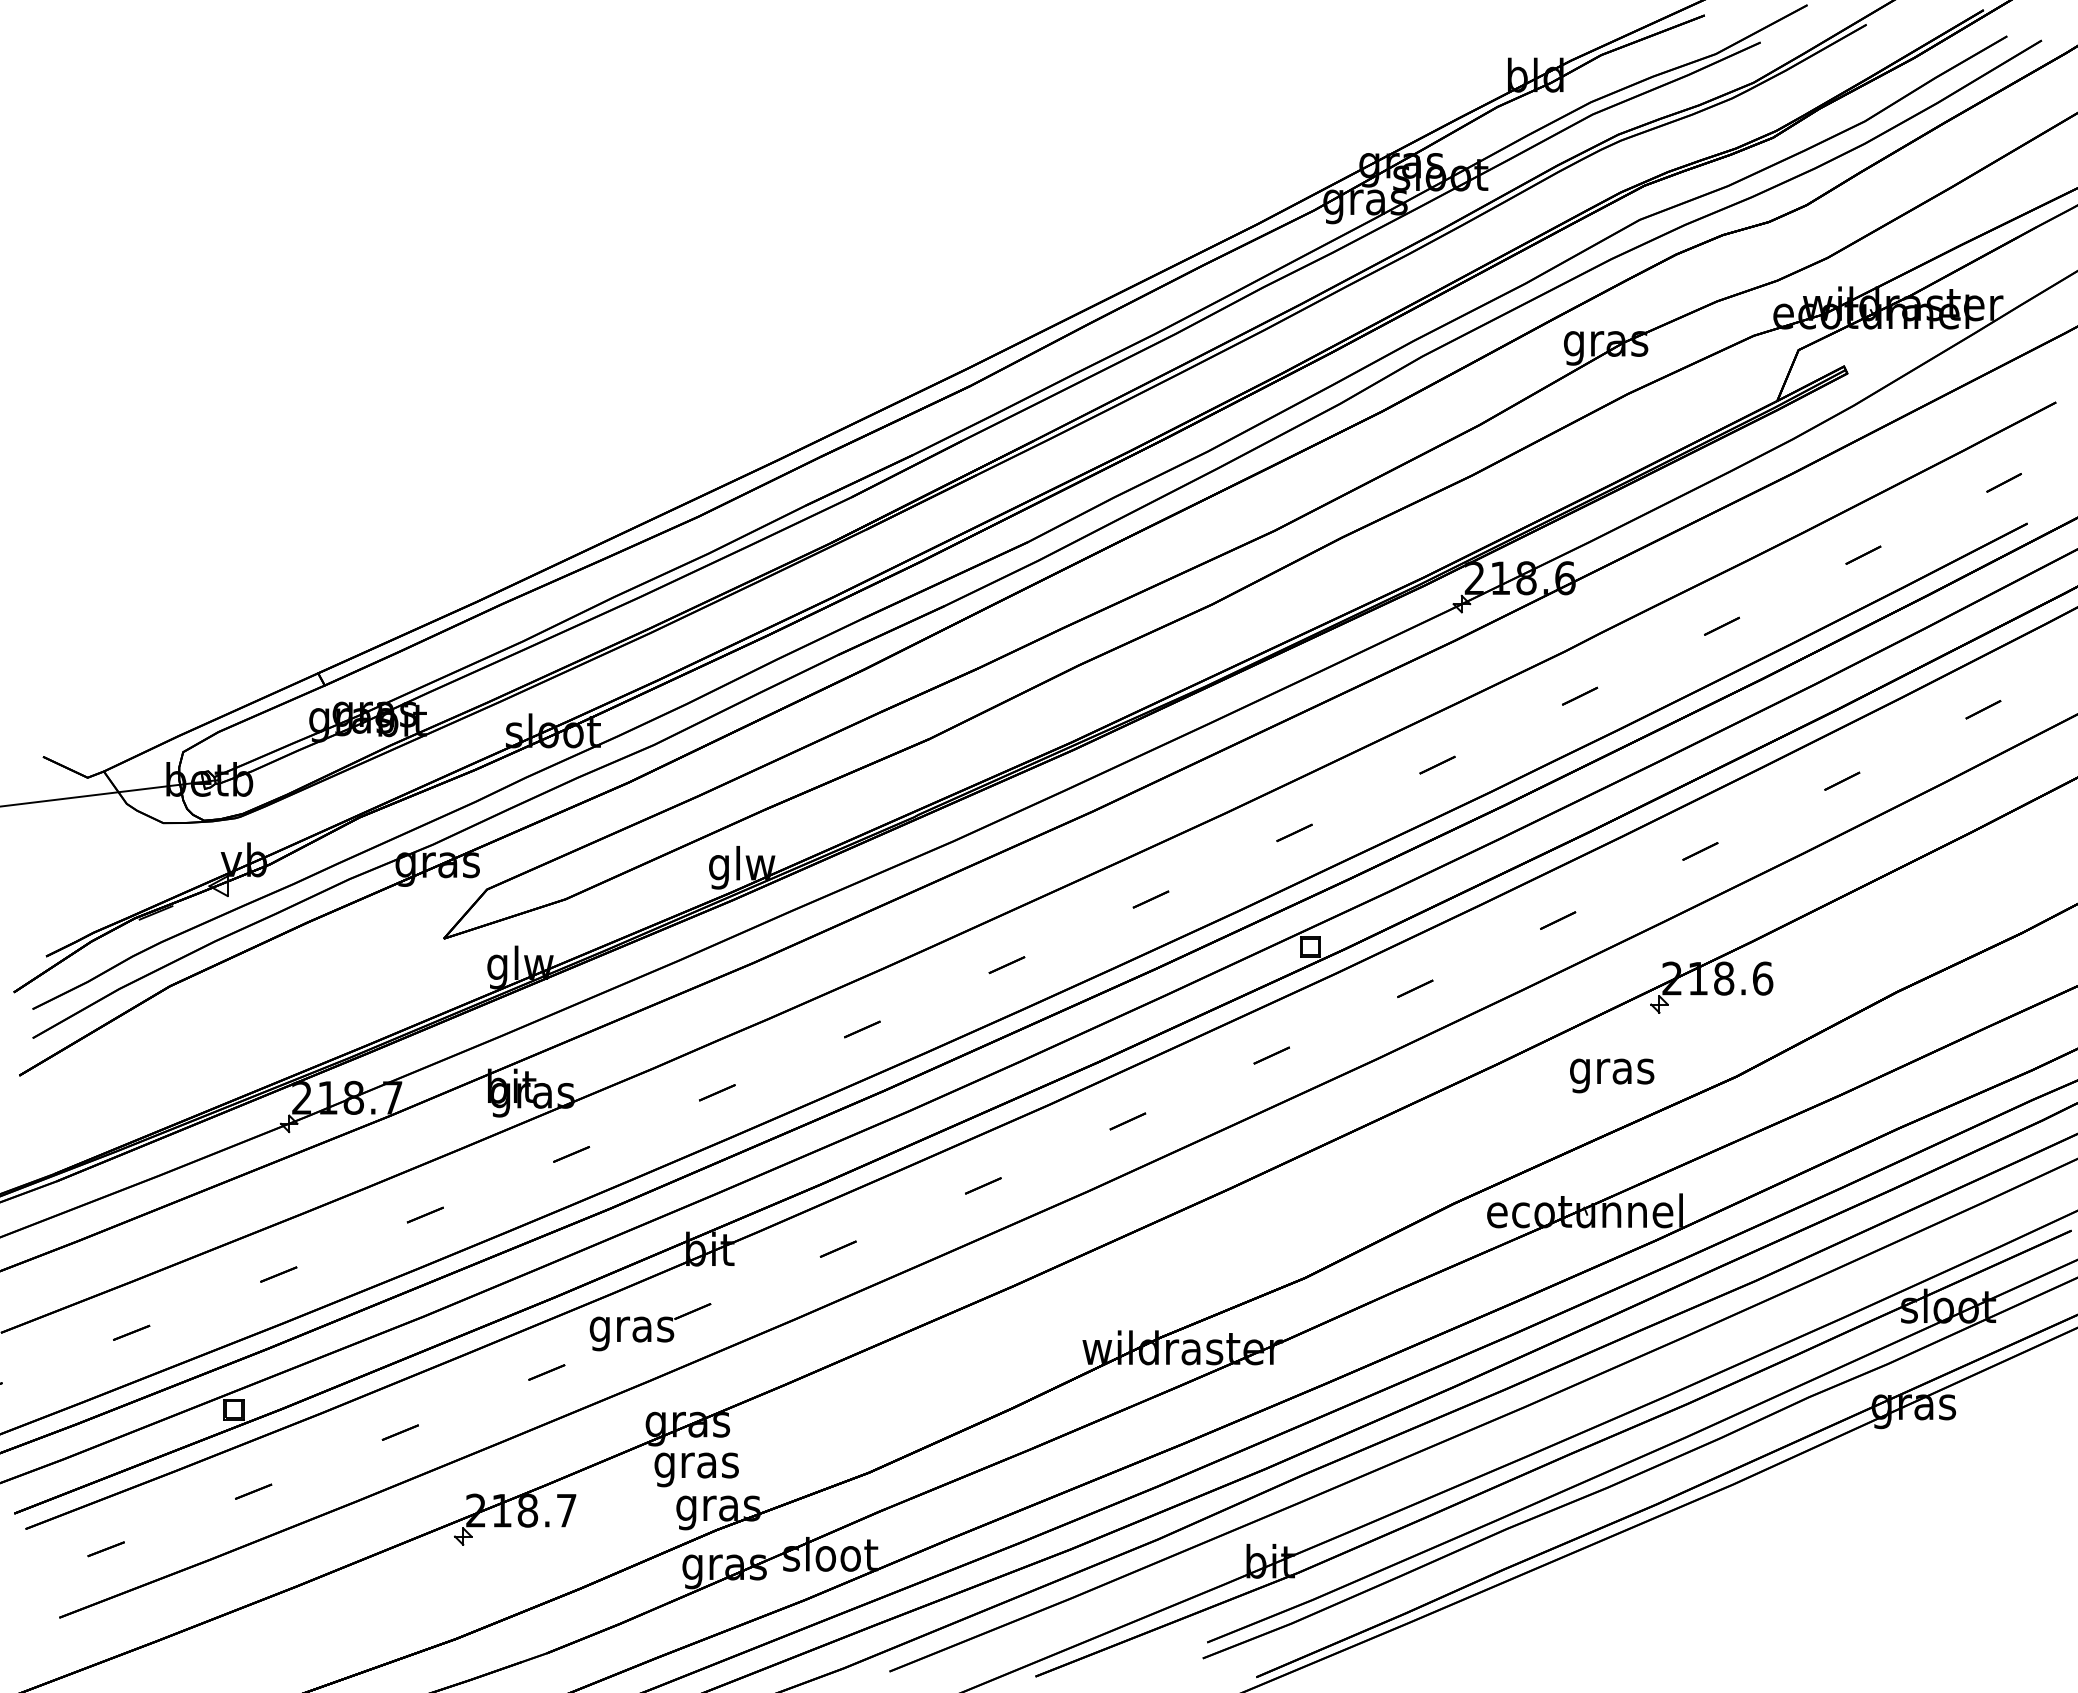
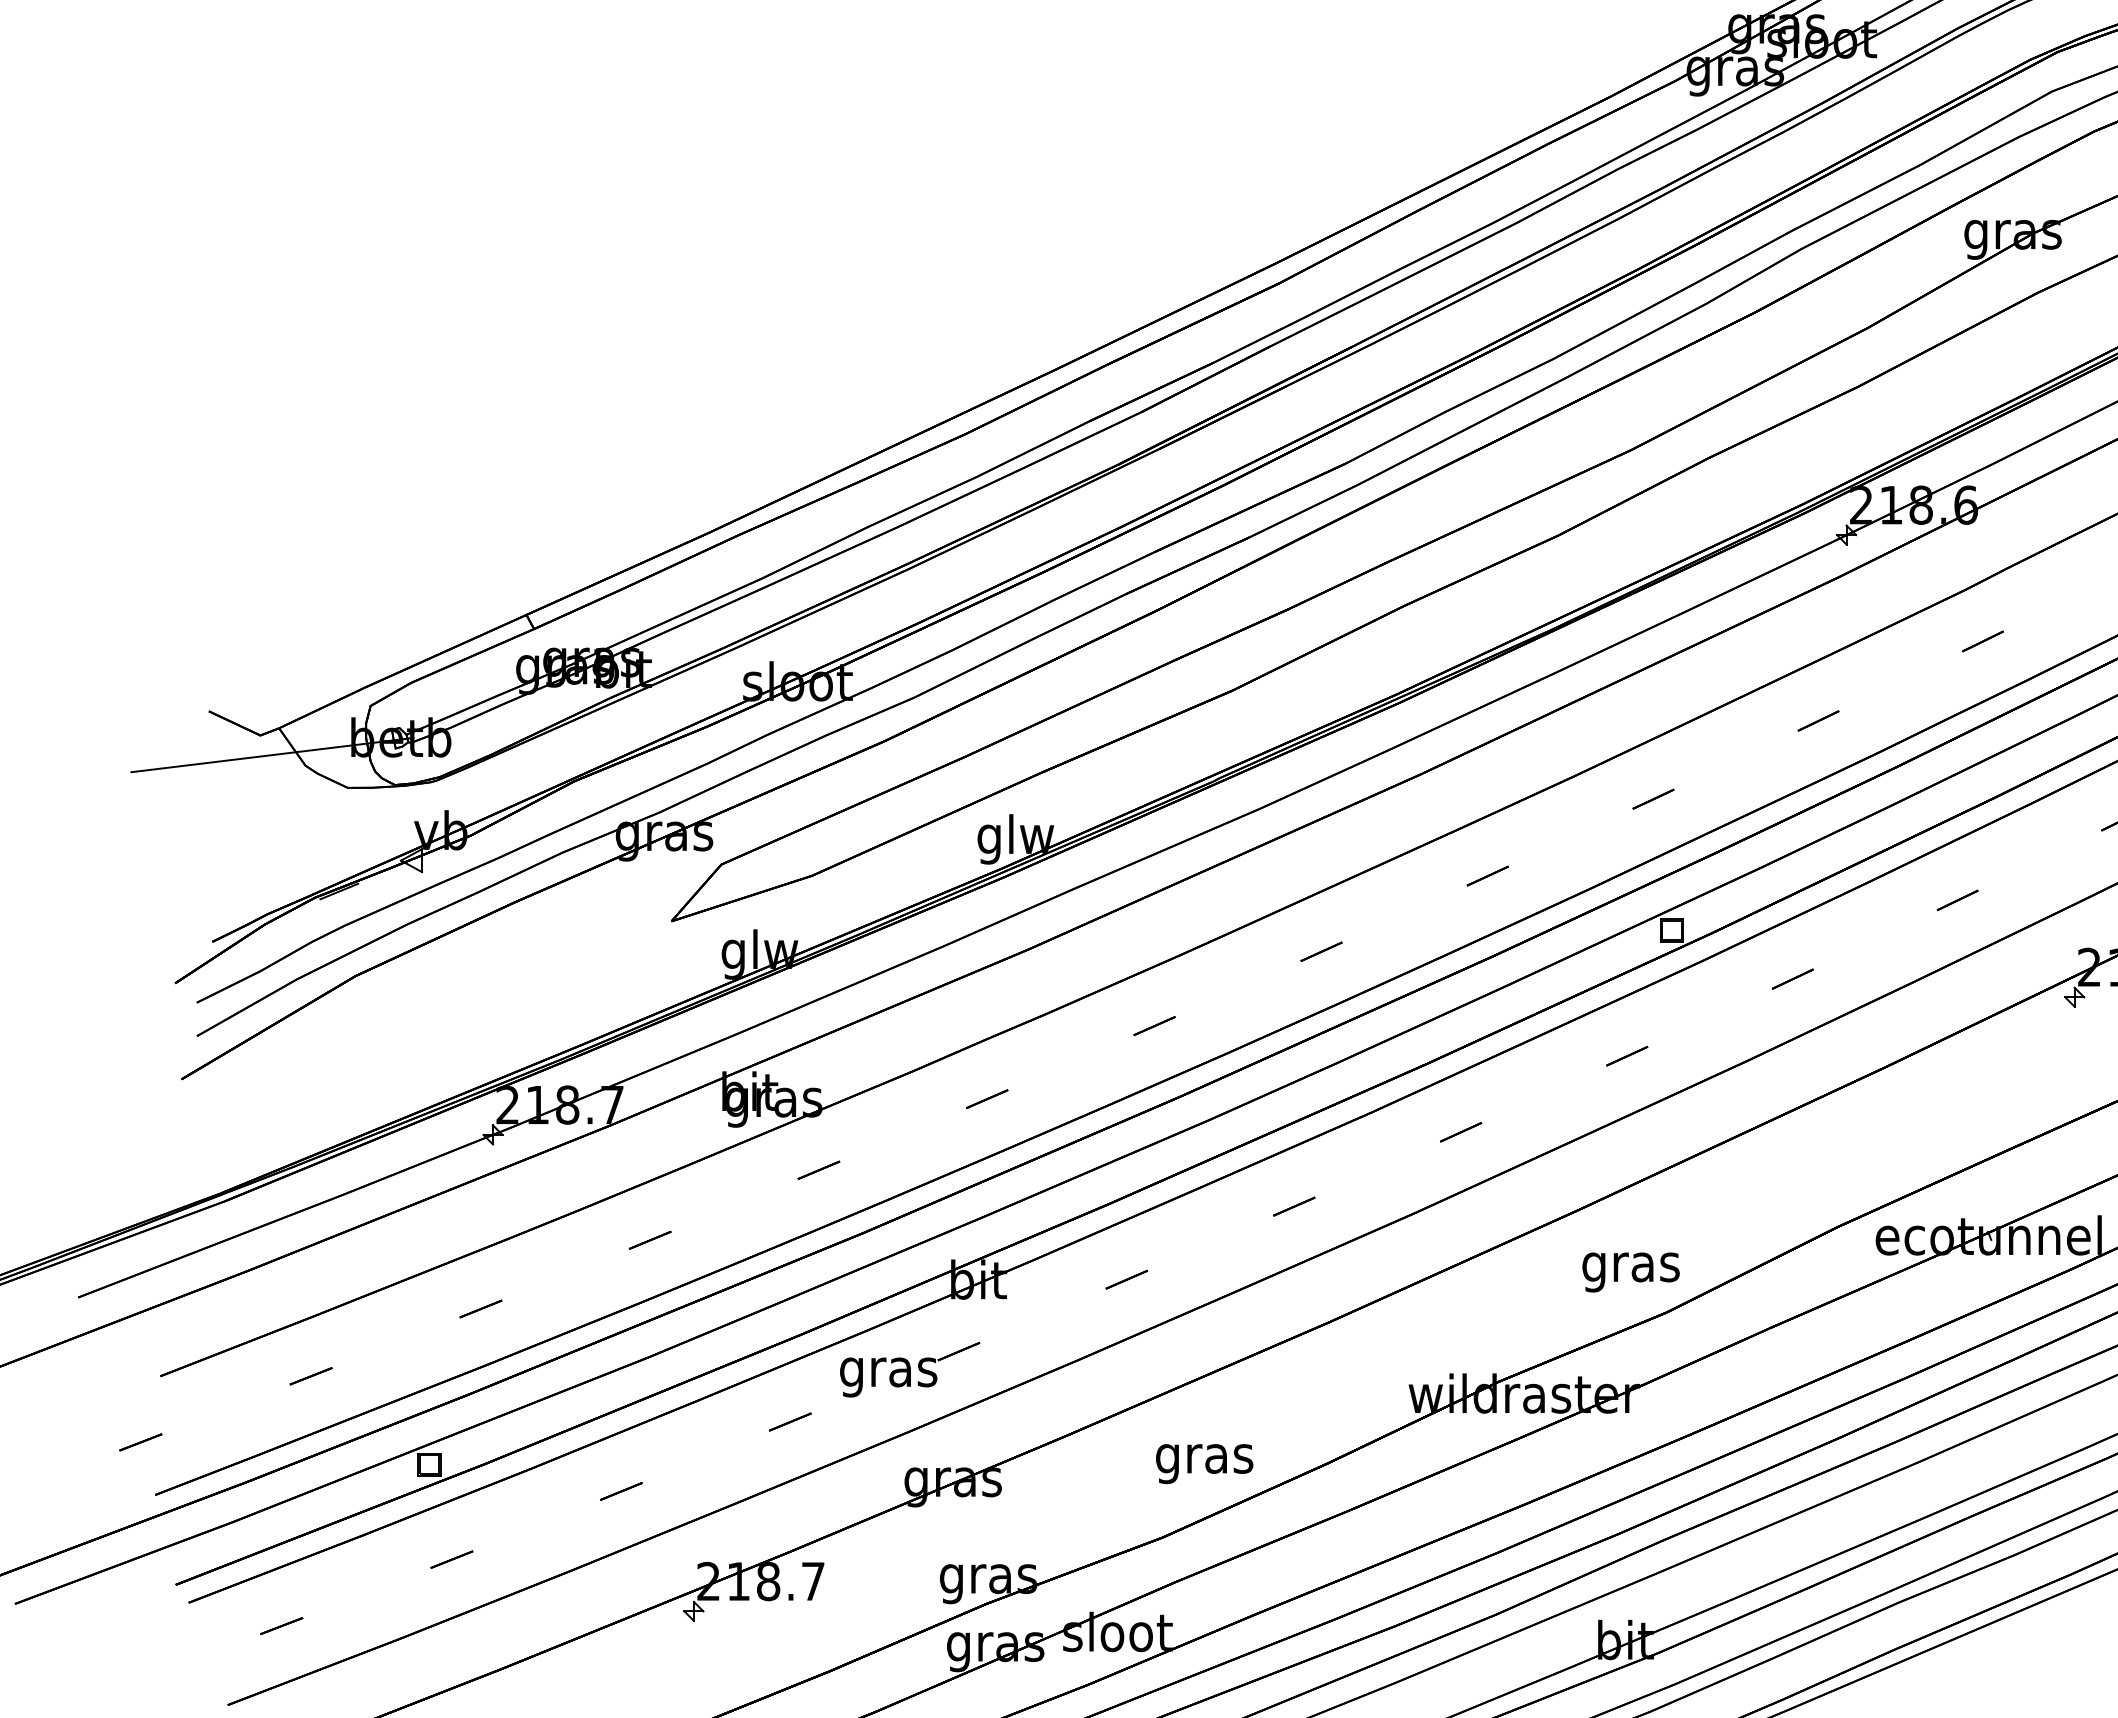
text: (1612, 1075) -> (1631, 1271), moved
text: (696, 1469) -> (1204, 1463), moved

